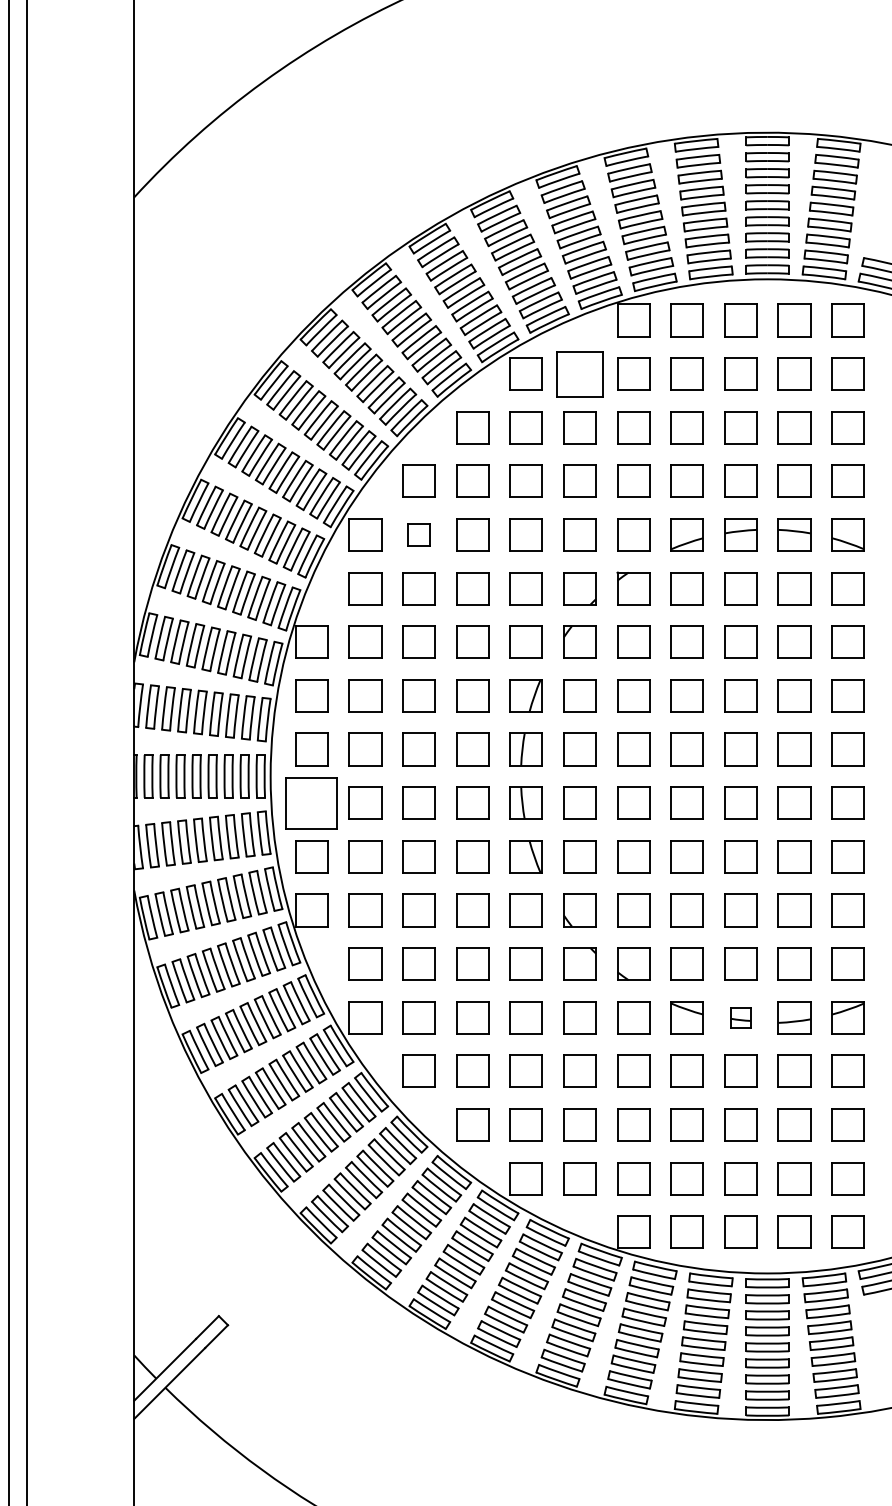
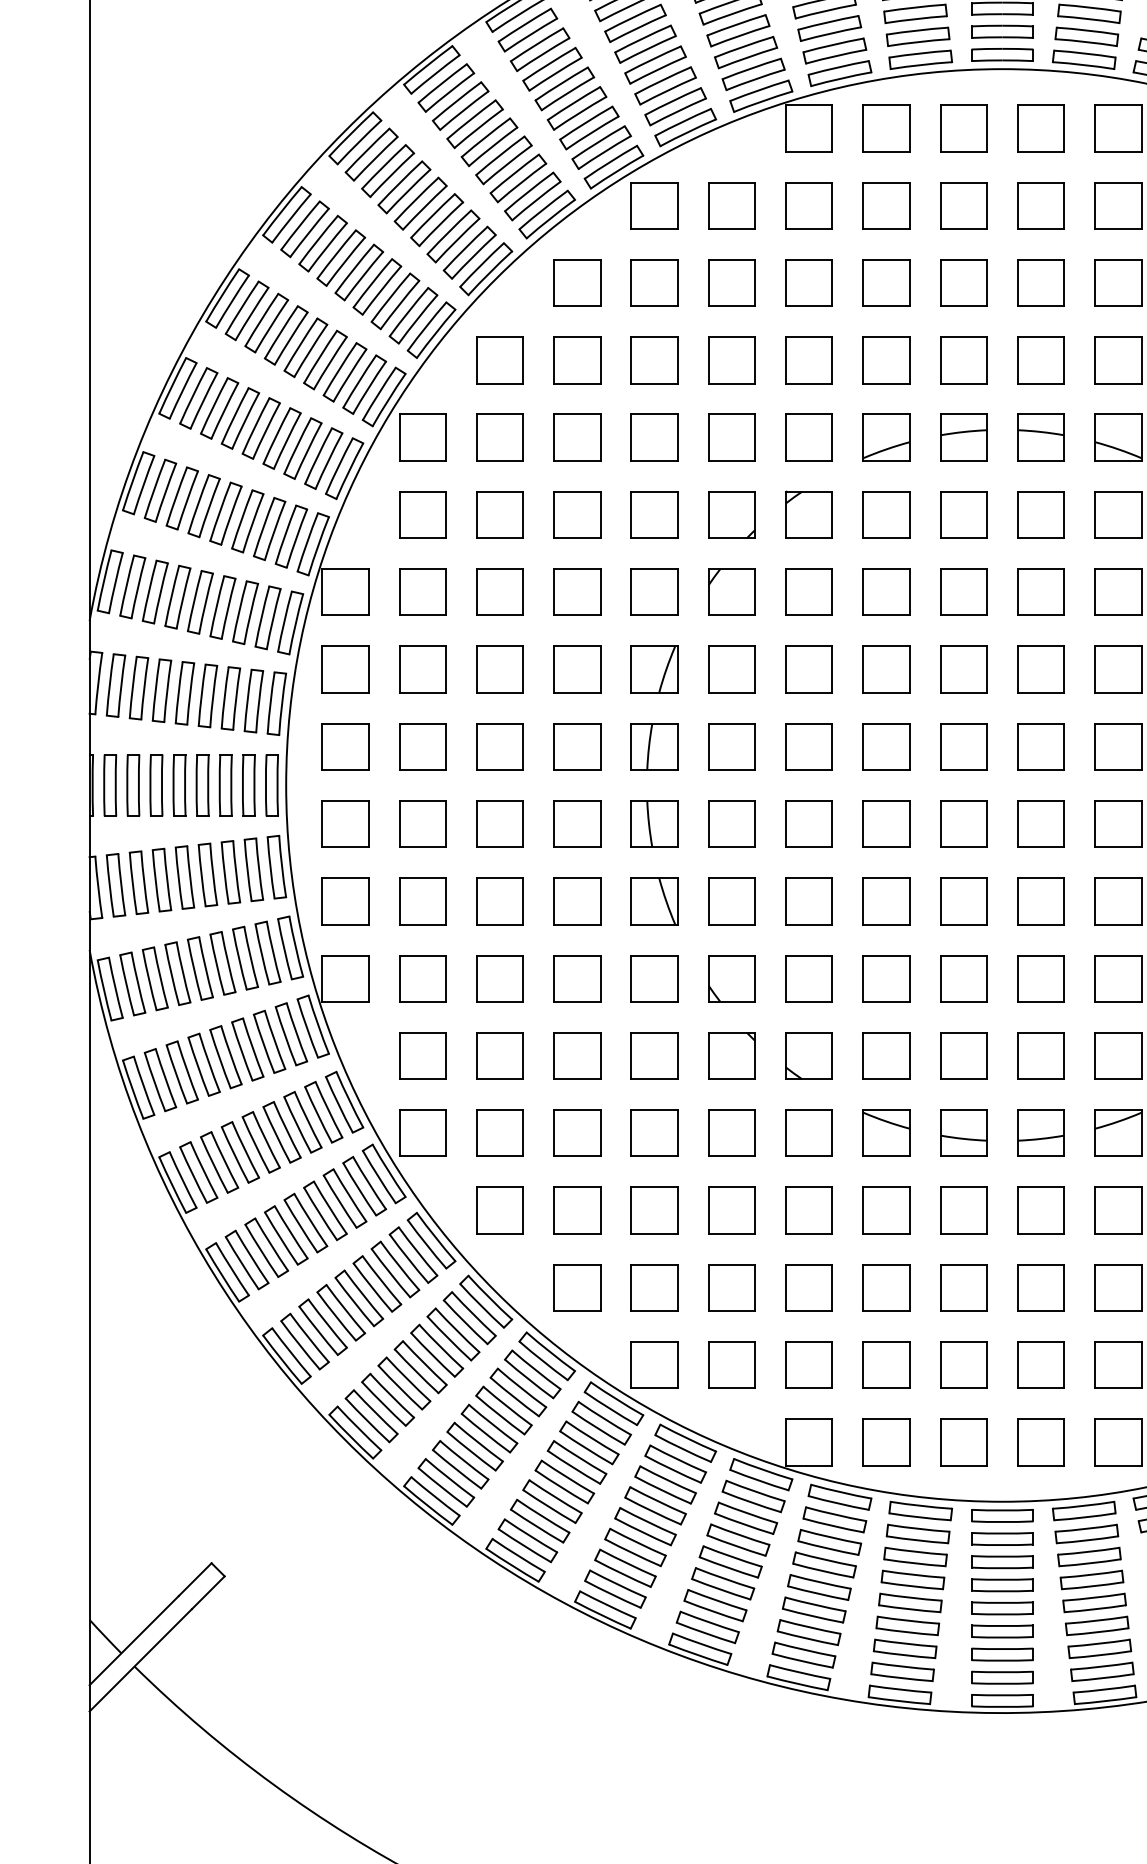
part: (579, 373) -> (731, 204), size x0.71
part: (418, 534) -> (499, 436), size x1.43
part: (311, 802) -> (345, 823), size x0.62
part: (740, 1017) -> (963, 1132), size x1.67

